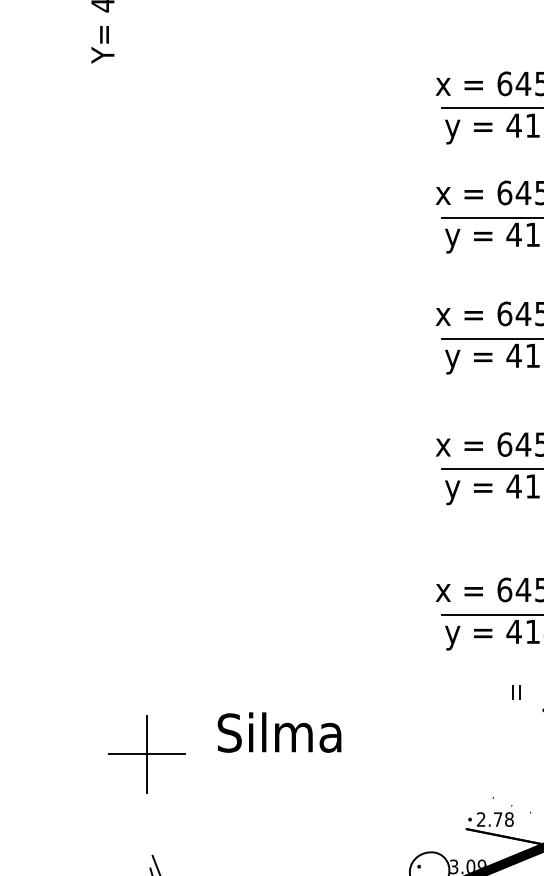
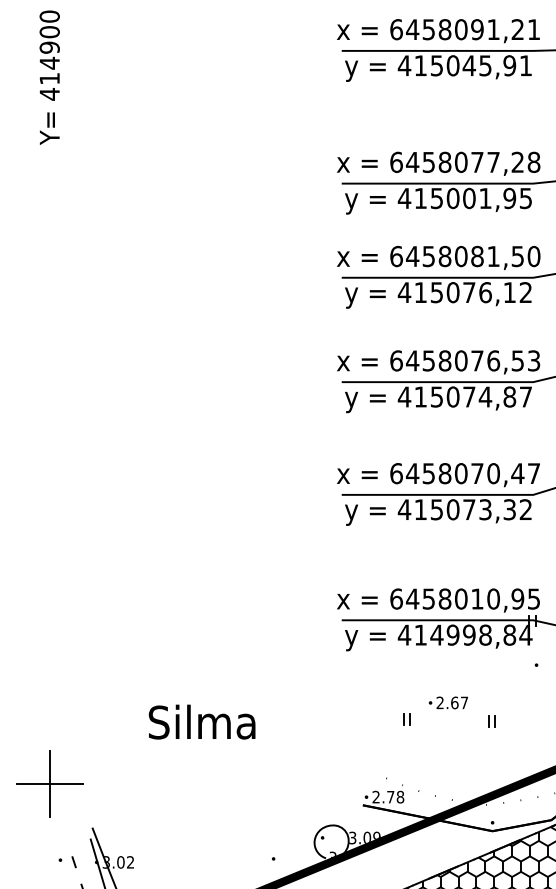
part: (516, 692) -> (406, 719), moved
part: (146, 753) -> (49, 783), moved

